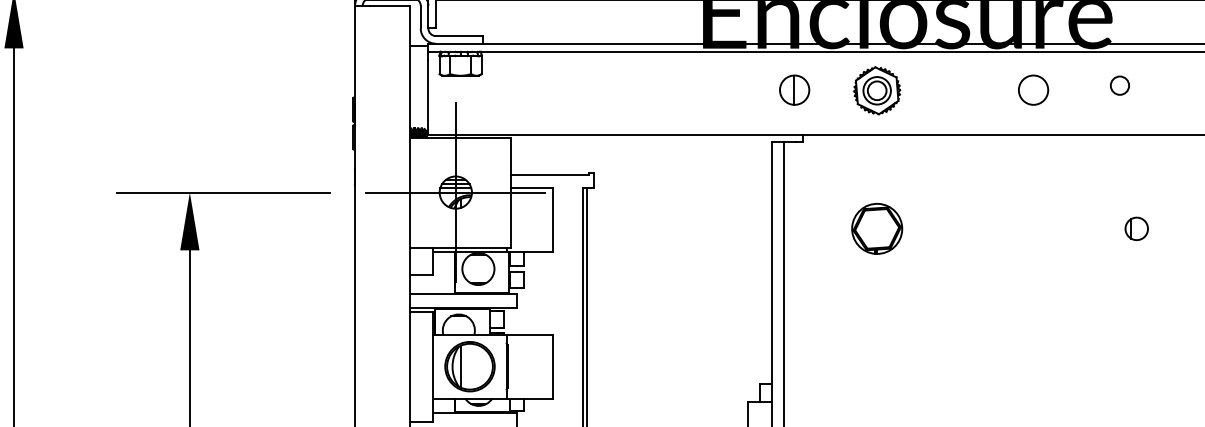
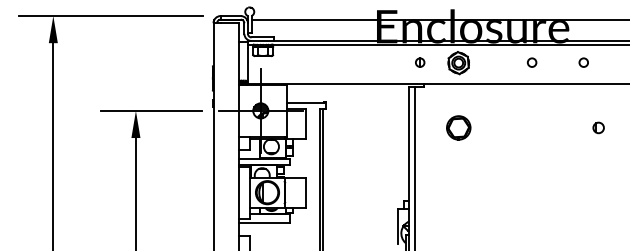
circle: (1119, 85) -> (583, 62), moved
part: (795, 89) -> (420, 62), size x0.62
circle: (1032, 89) -> (531, 62), size x0.62
part: (1136, 227) -> (598, 127), moved

